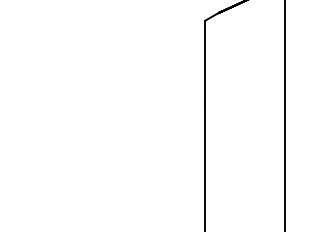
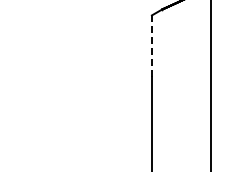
line: (204, 62) -> (151, 46), solid -> dashed

